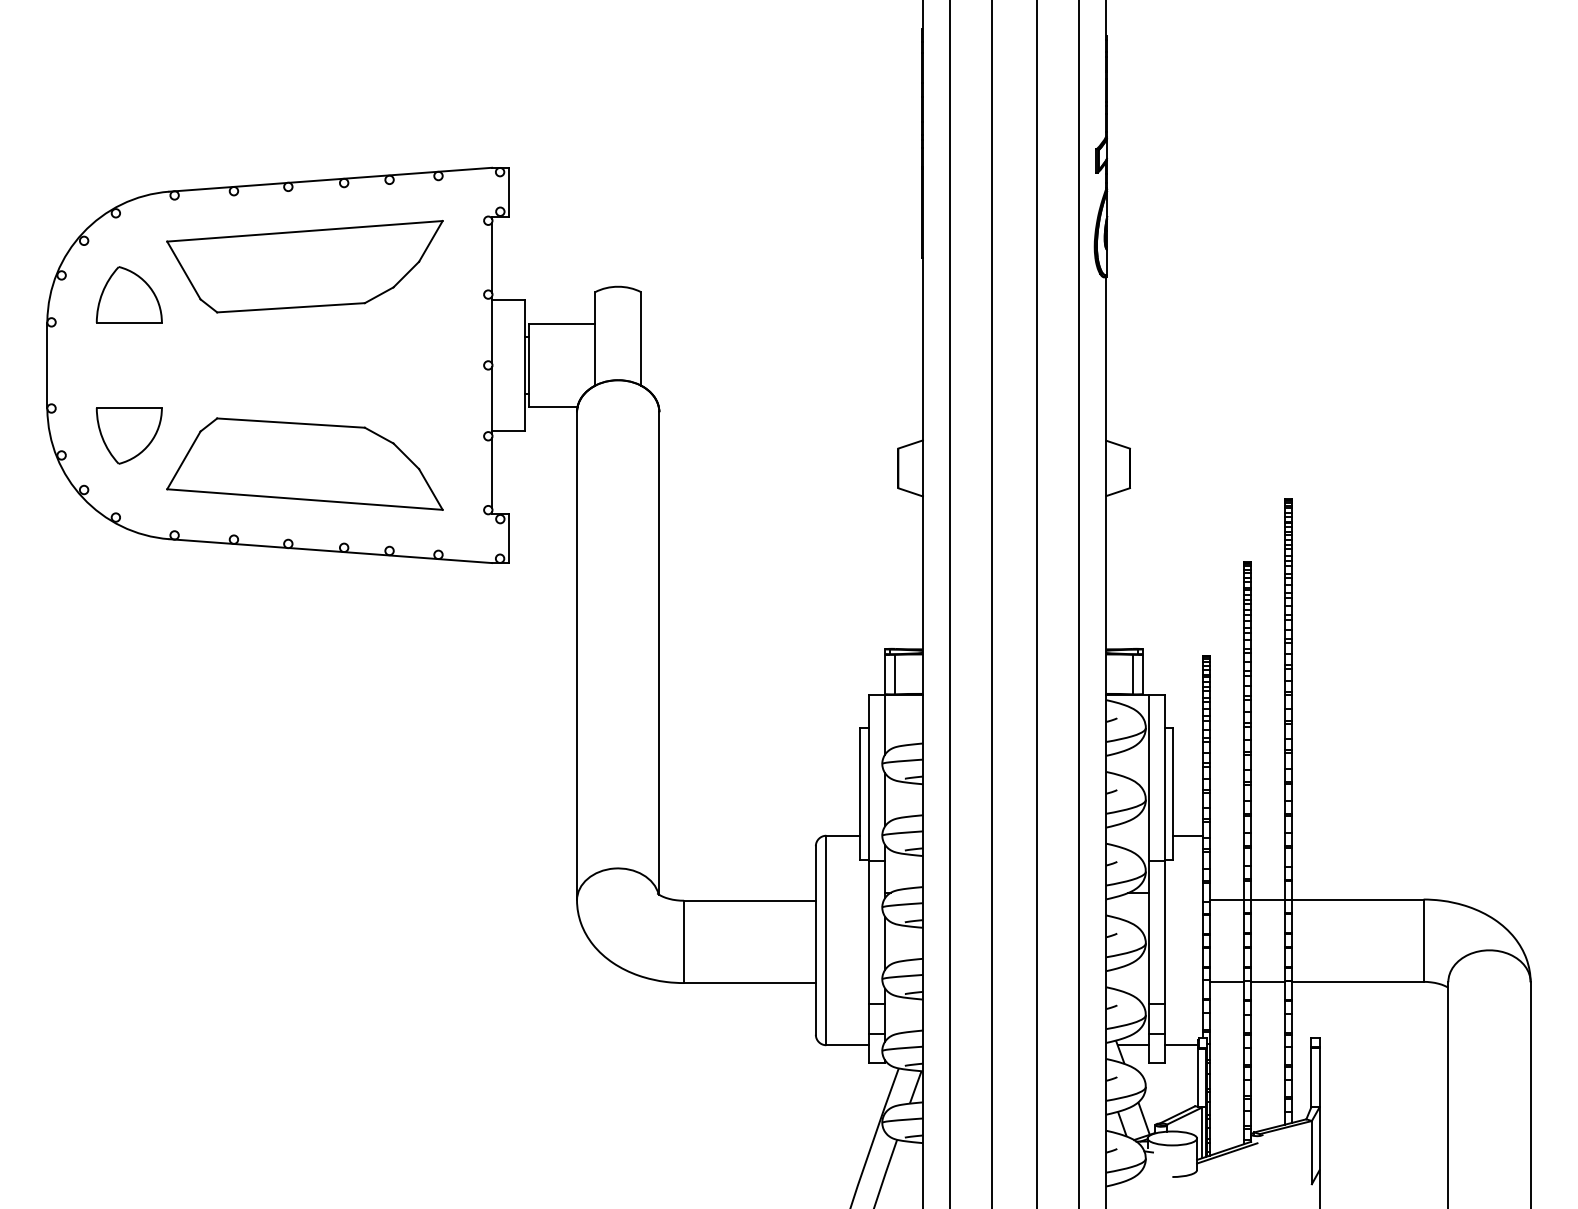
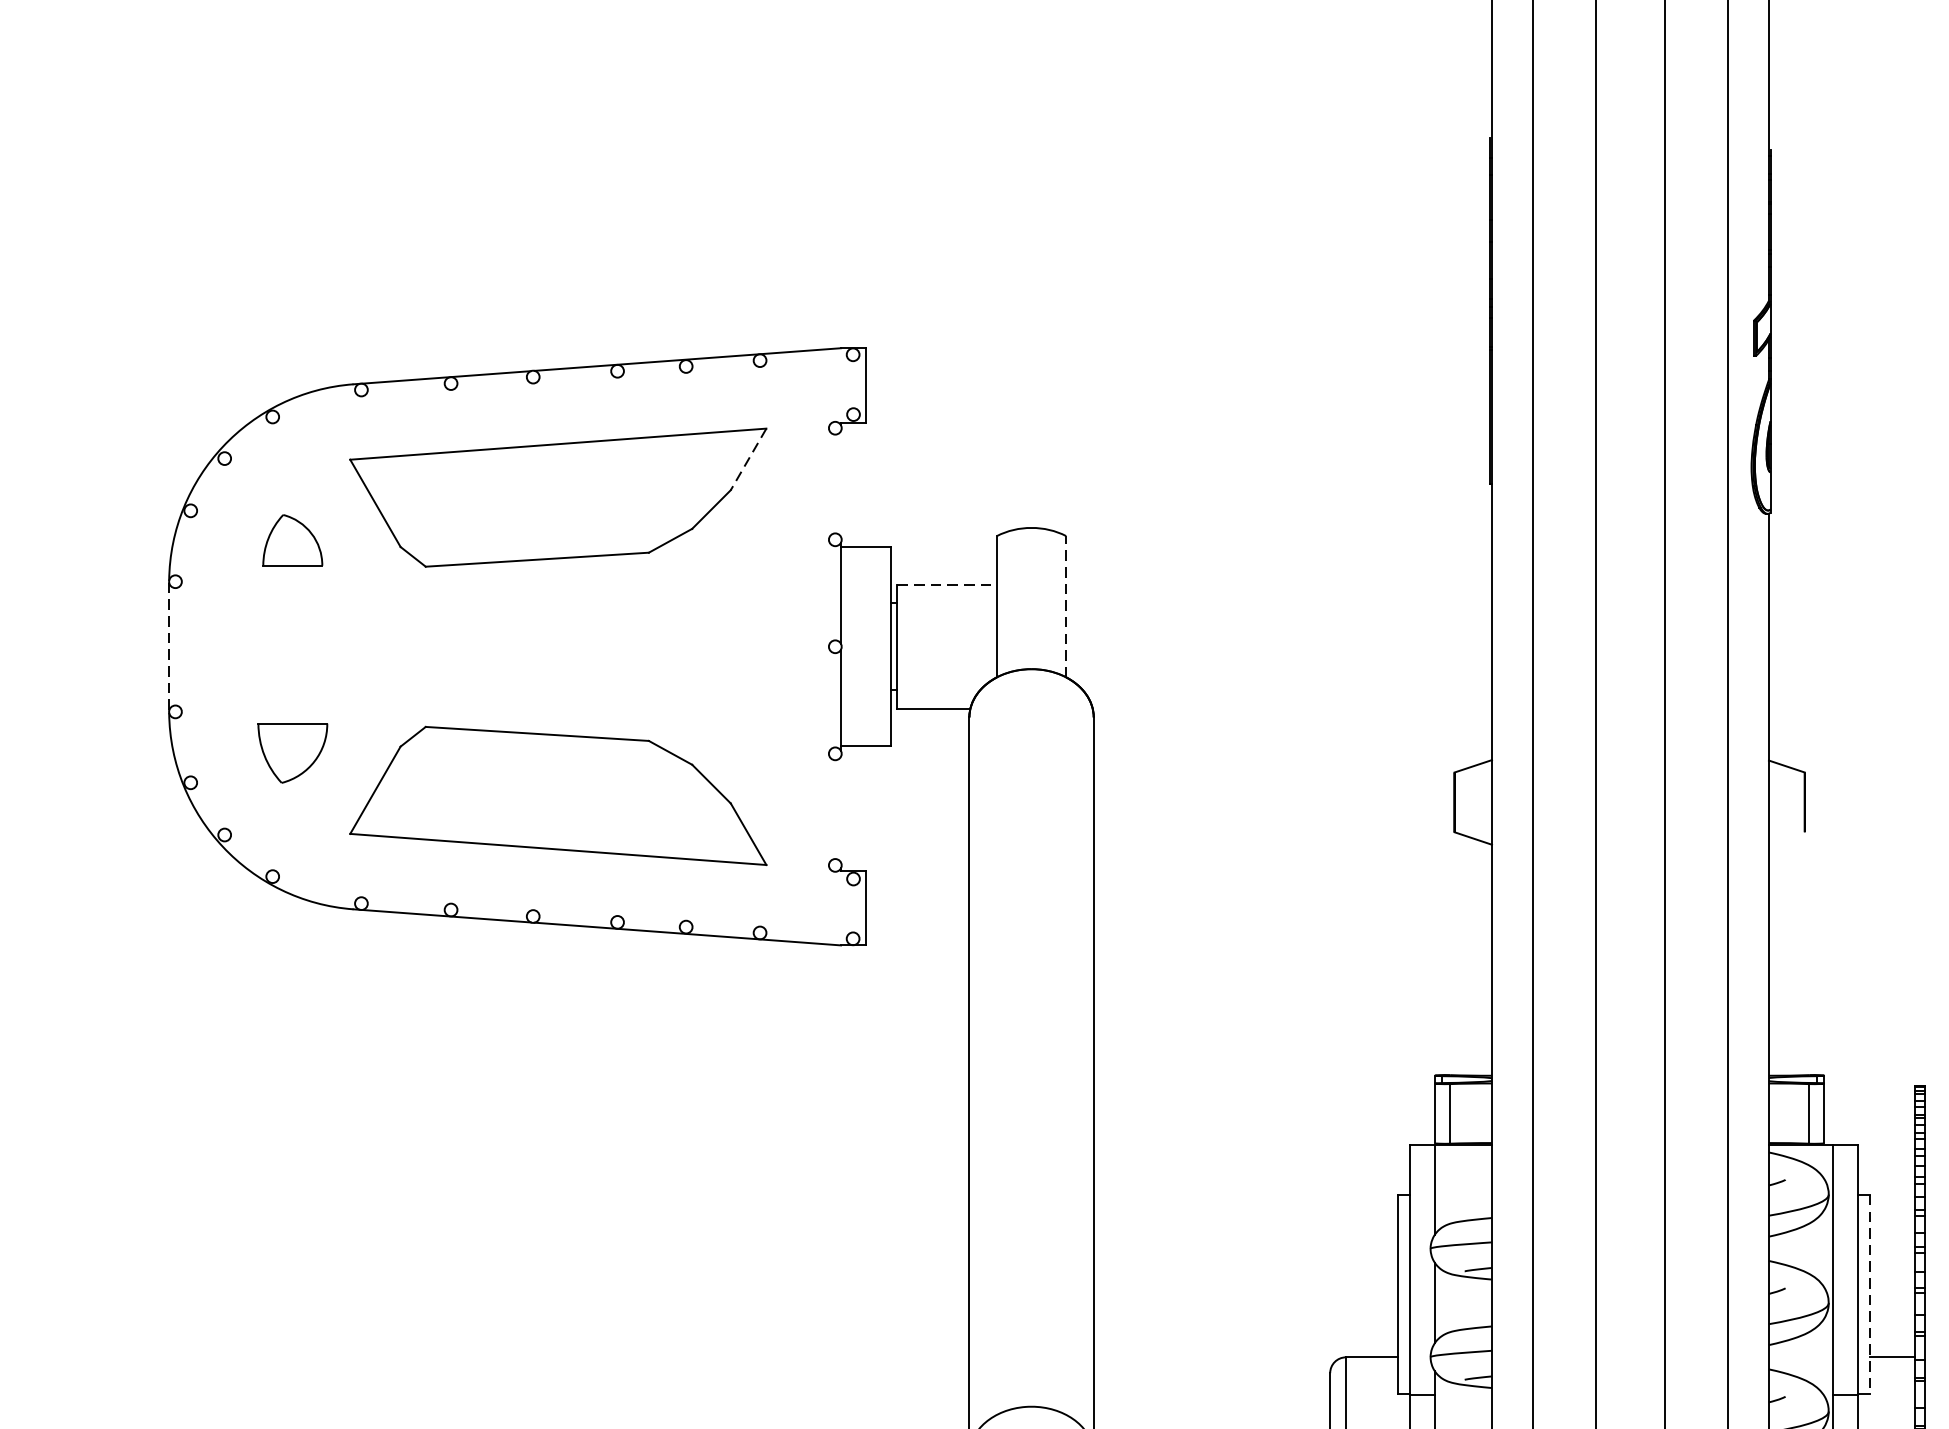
line: (430, 241) -> (748, 459), solid -> dashed
line: (492, 257) -> (841, 483), removed
part: (128, 294) -> (291, 539), size x0.6
line: (562, 324) -> (947, 584), solid -> dashed
line: (641, 338) -> (1066, 606), solid -> dashed
line: (47, 365) -> (169, 646), solid -> dashed
part: (128, 435) -> (291, 752), size x0.7
line: (492, 473) -> (841, 810), removed
line: (1117, 492) -> (1785, 838), removed
line: (1173, 794) -> (1870, 1295), solid -> dashed

